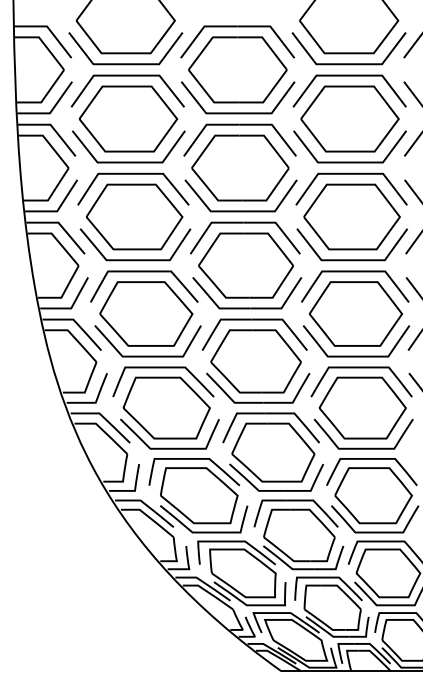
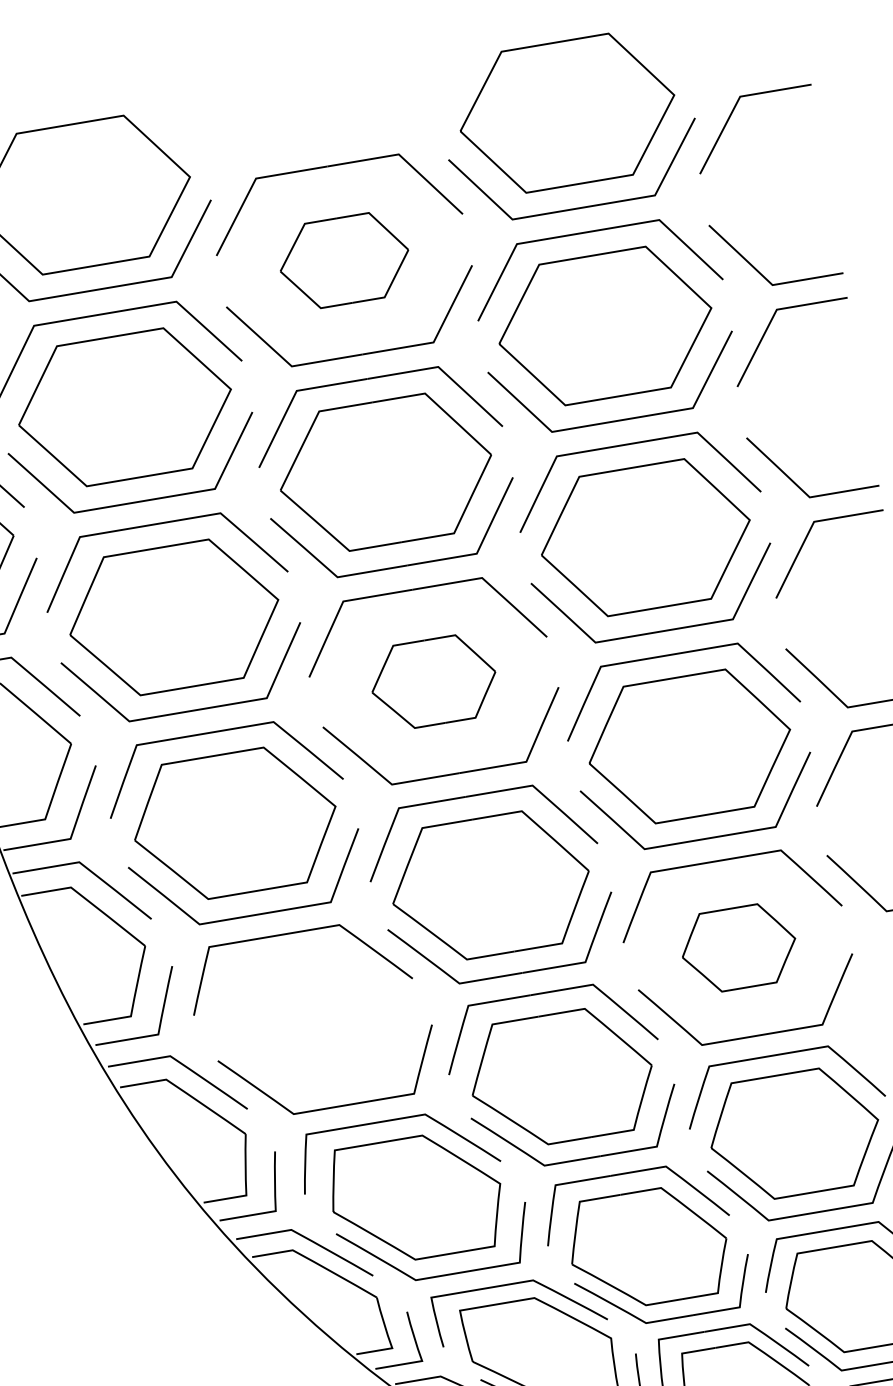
part: (237, 69) -> (343, 259), size x0.6
part: (245, 265) -> (432, 681), size x0.6
part: (166, 407) -> (313, 1018), removed
part: (362, 407) -> (738, 946), size x0.6

